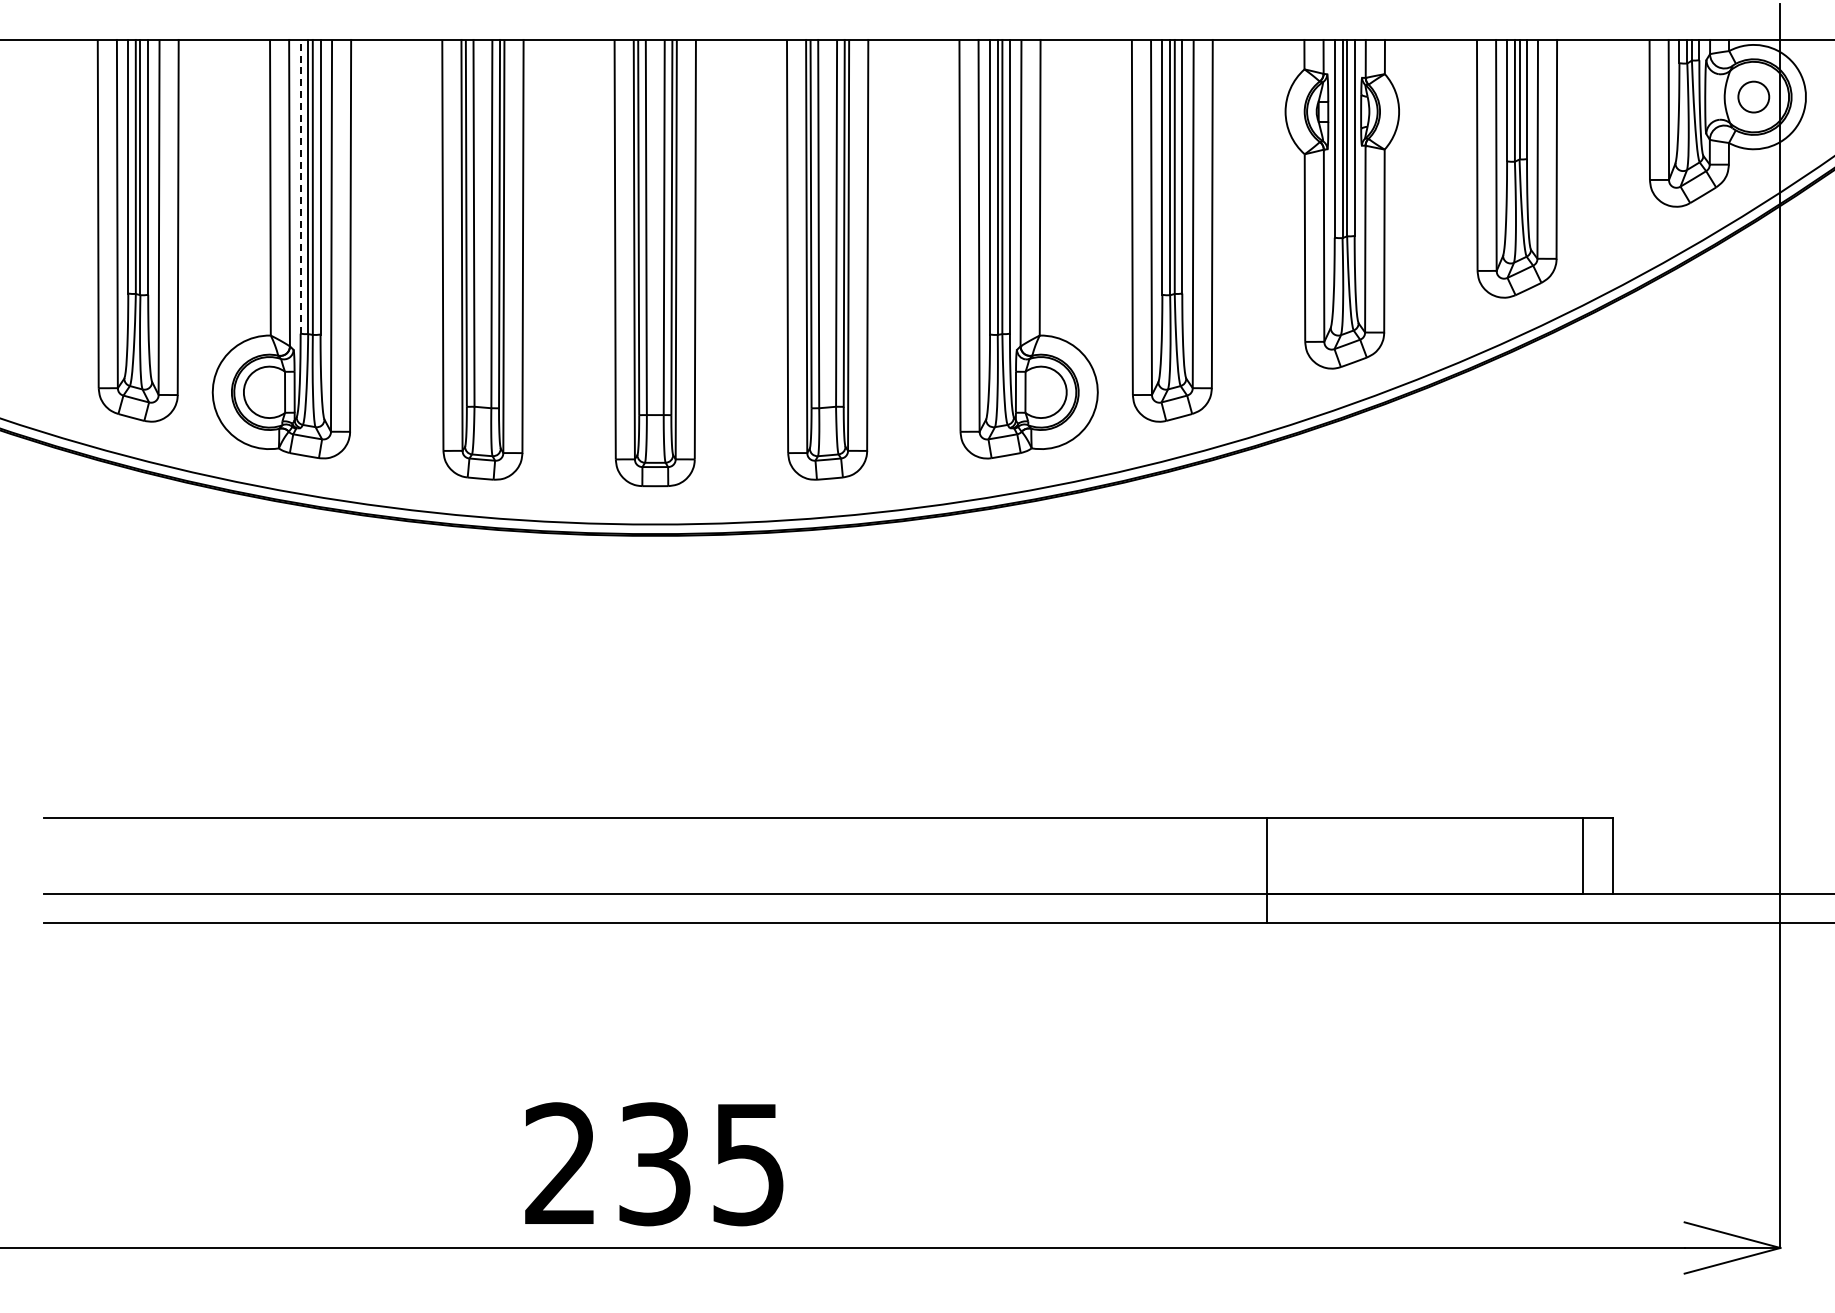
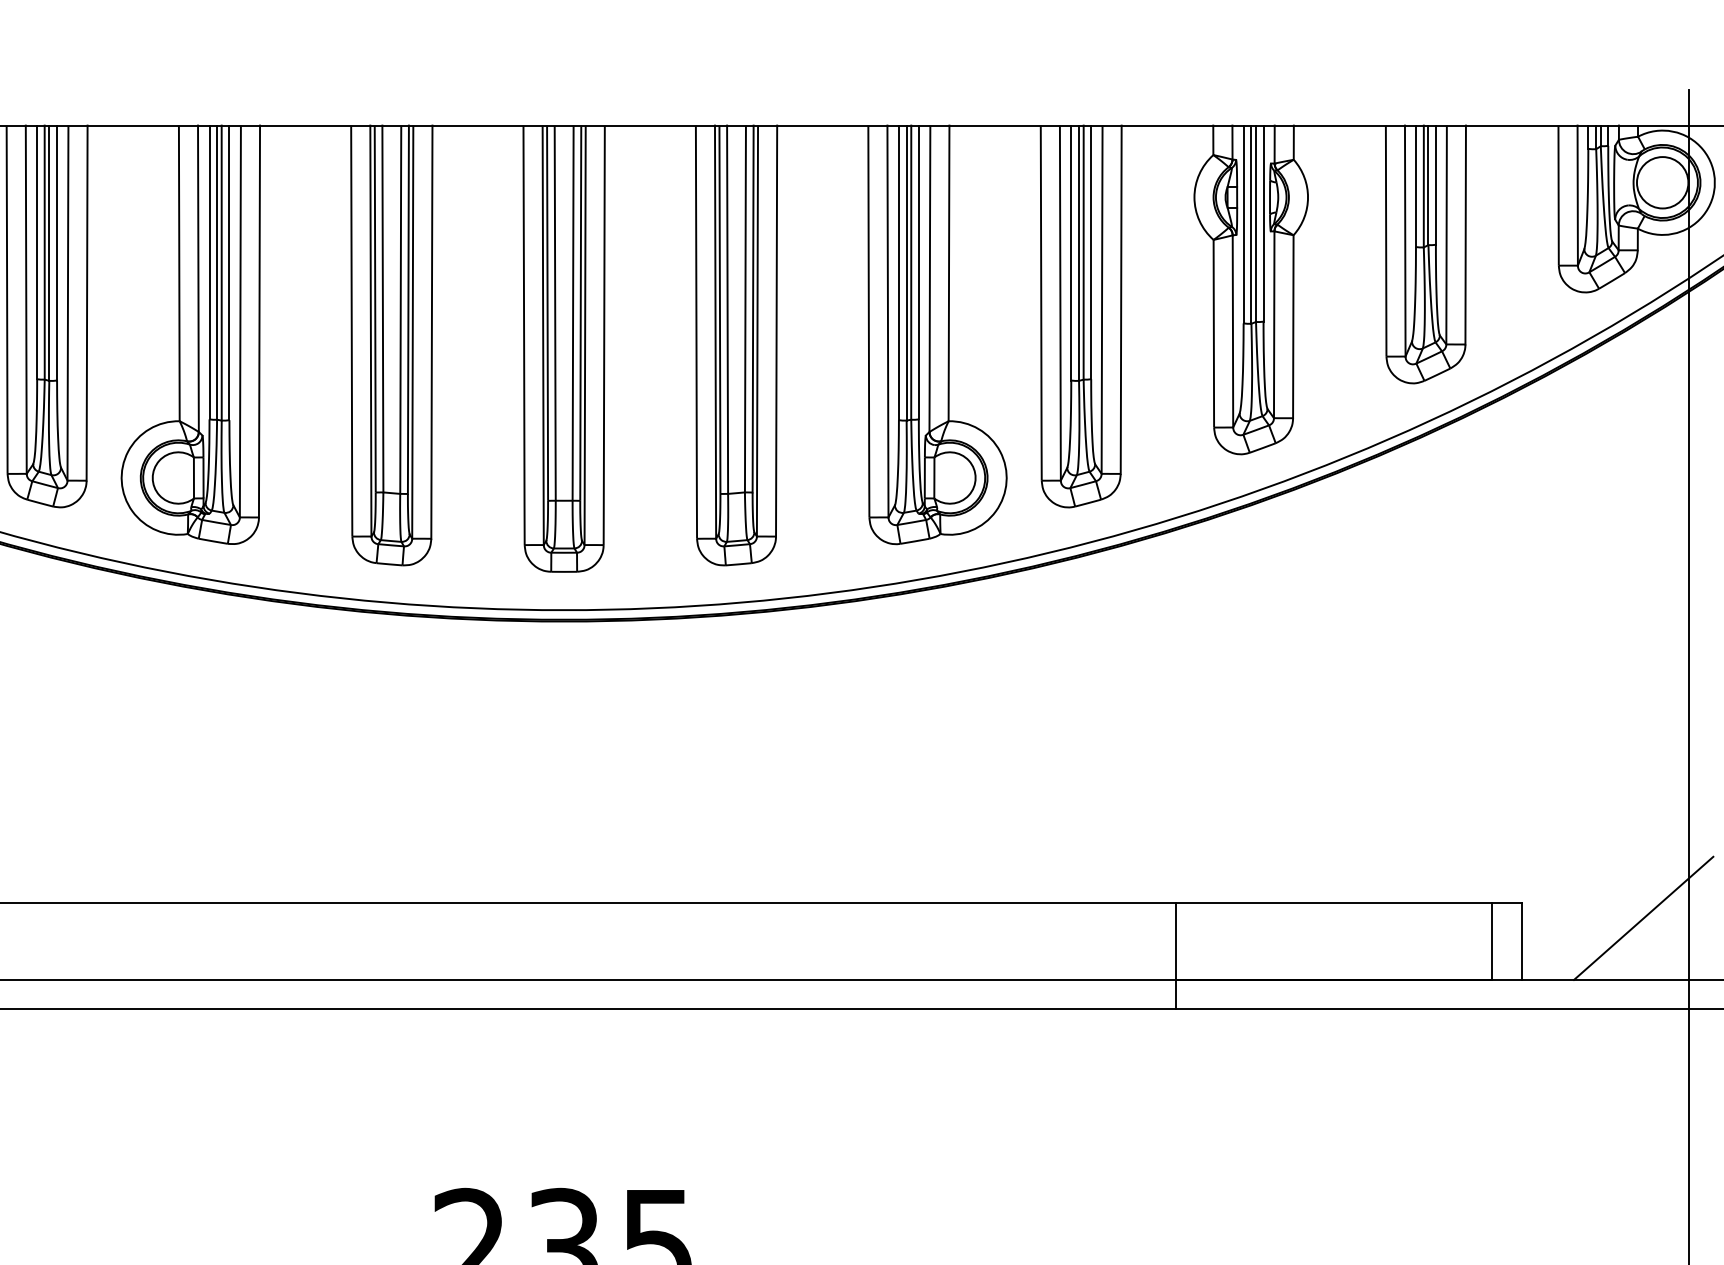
circle: (1753, 96) -> (1662, 182), size x1.67
line: (300, 186) -> (209, 272), dashed -> solid
line: (1734, 832) -> (1643, 918), added

